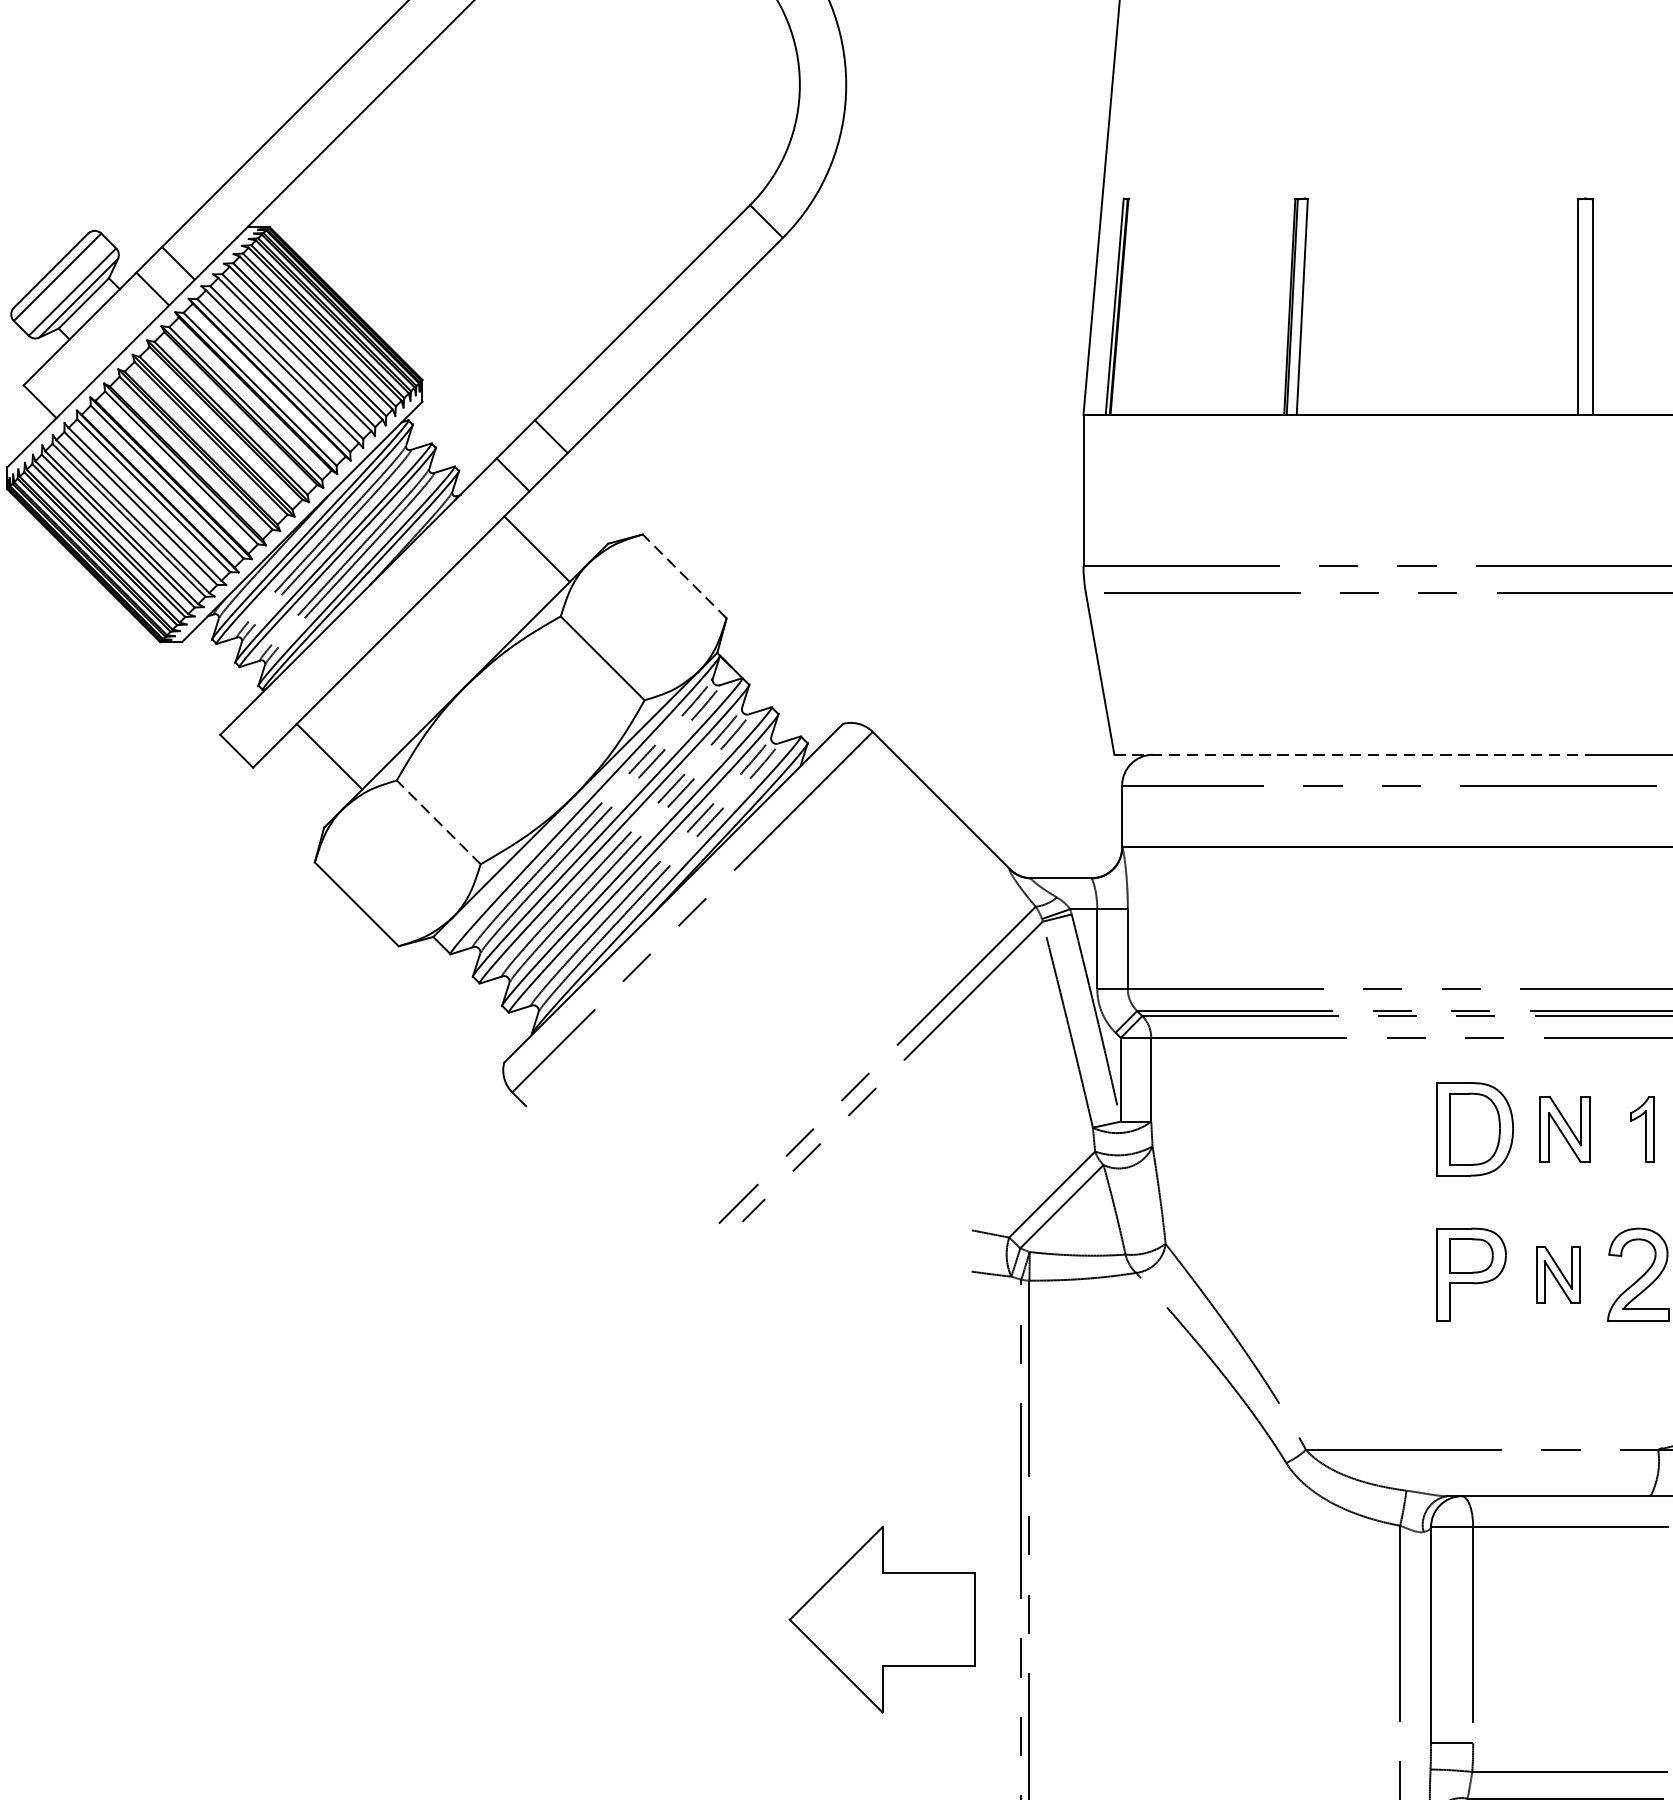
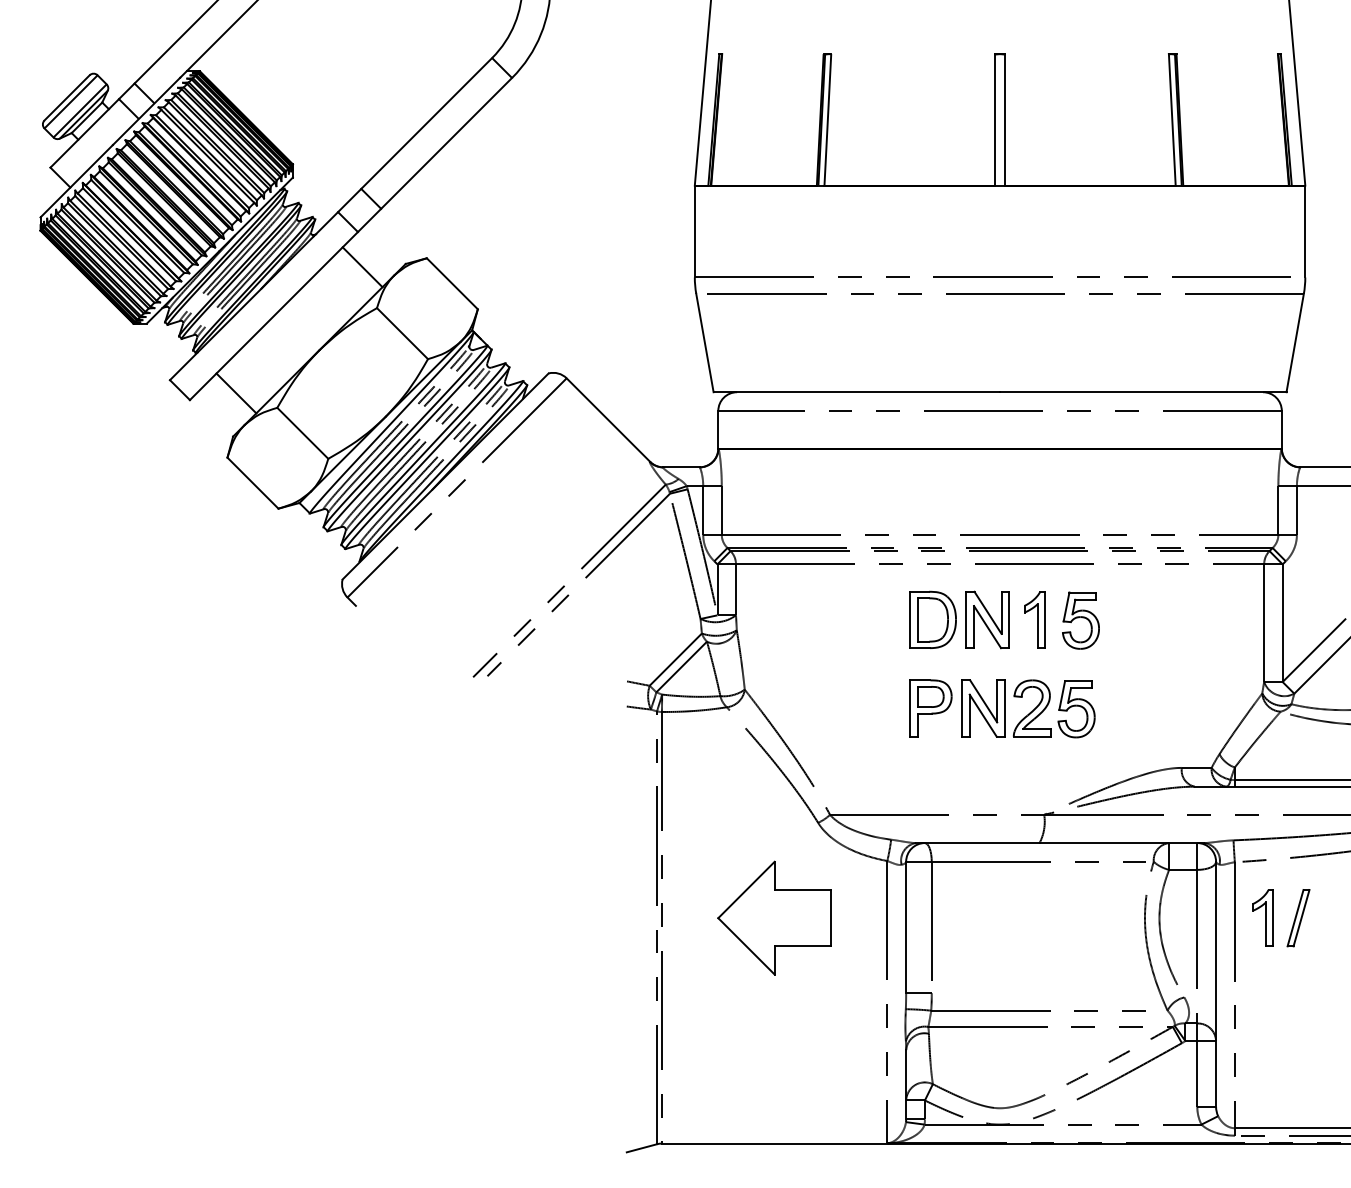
line: (684, 575) -> (452, 283), dashed -> solid
line: (1351, 755) -> (857, 392), dashed -> solid
line: (438, 820) -> (302, 432), dashed -> solid
part: (1564, 1128) -> (987, 619), size x1.43
part: (1642, 1128) -> (1034, 619), size x1.43
part: (1558, 1274) -> (983, 708), size x1.67
part: (882, 1618) -> (774, 917), moved

